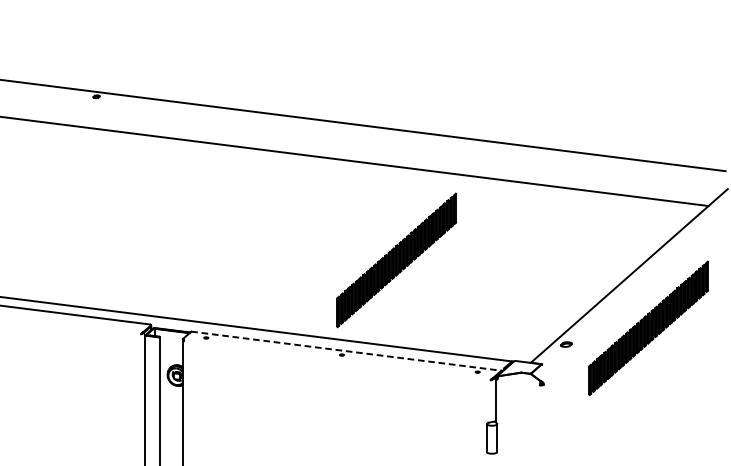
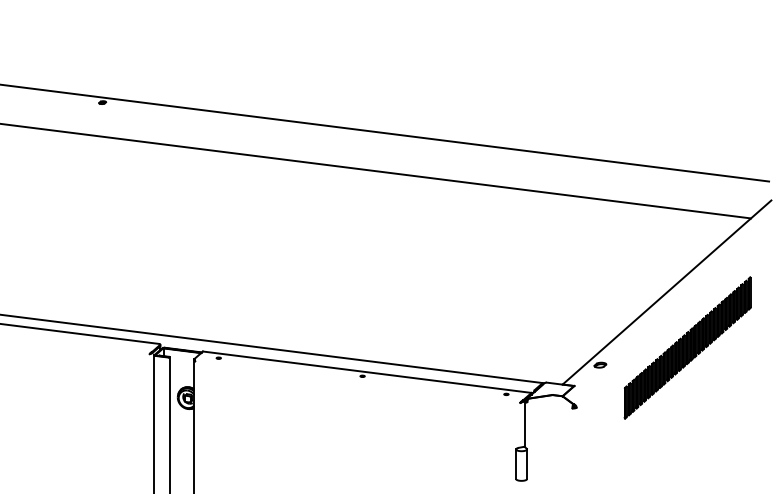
part: (396, 259) -> (420, 275), removed
line: (346, 351) -> (367, 372), dashed -> solid

